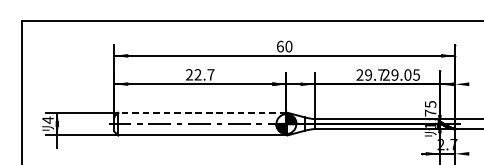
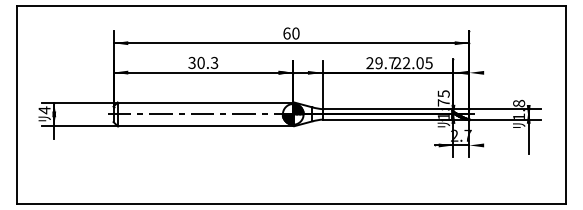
text: (200, 74) -> (203, 62), 22.7 -> 30.3
text: (394, 75) -> (406, 63), 29.05 -> 22.05
line: (202, 112) -> (205, 102), dashed -> solid

